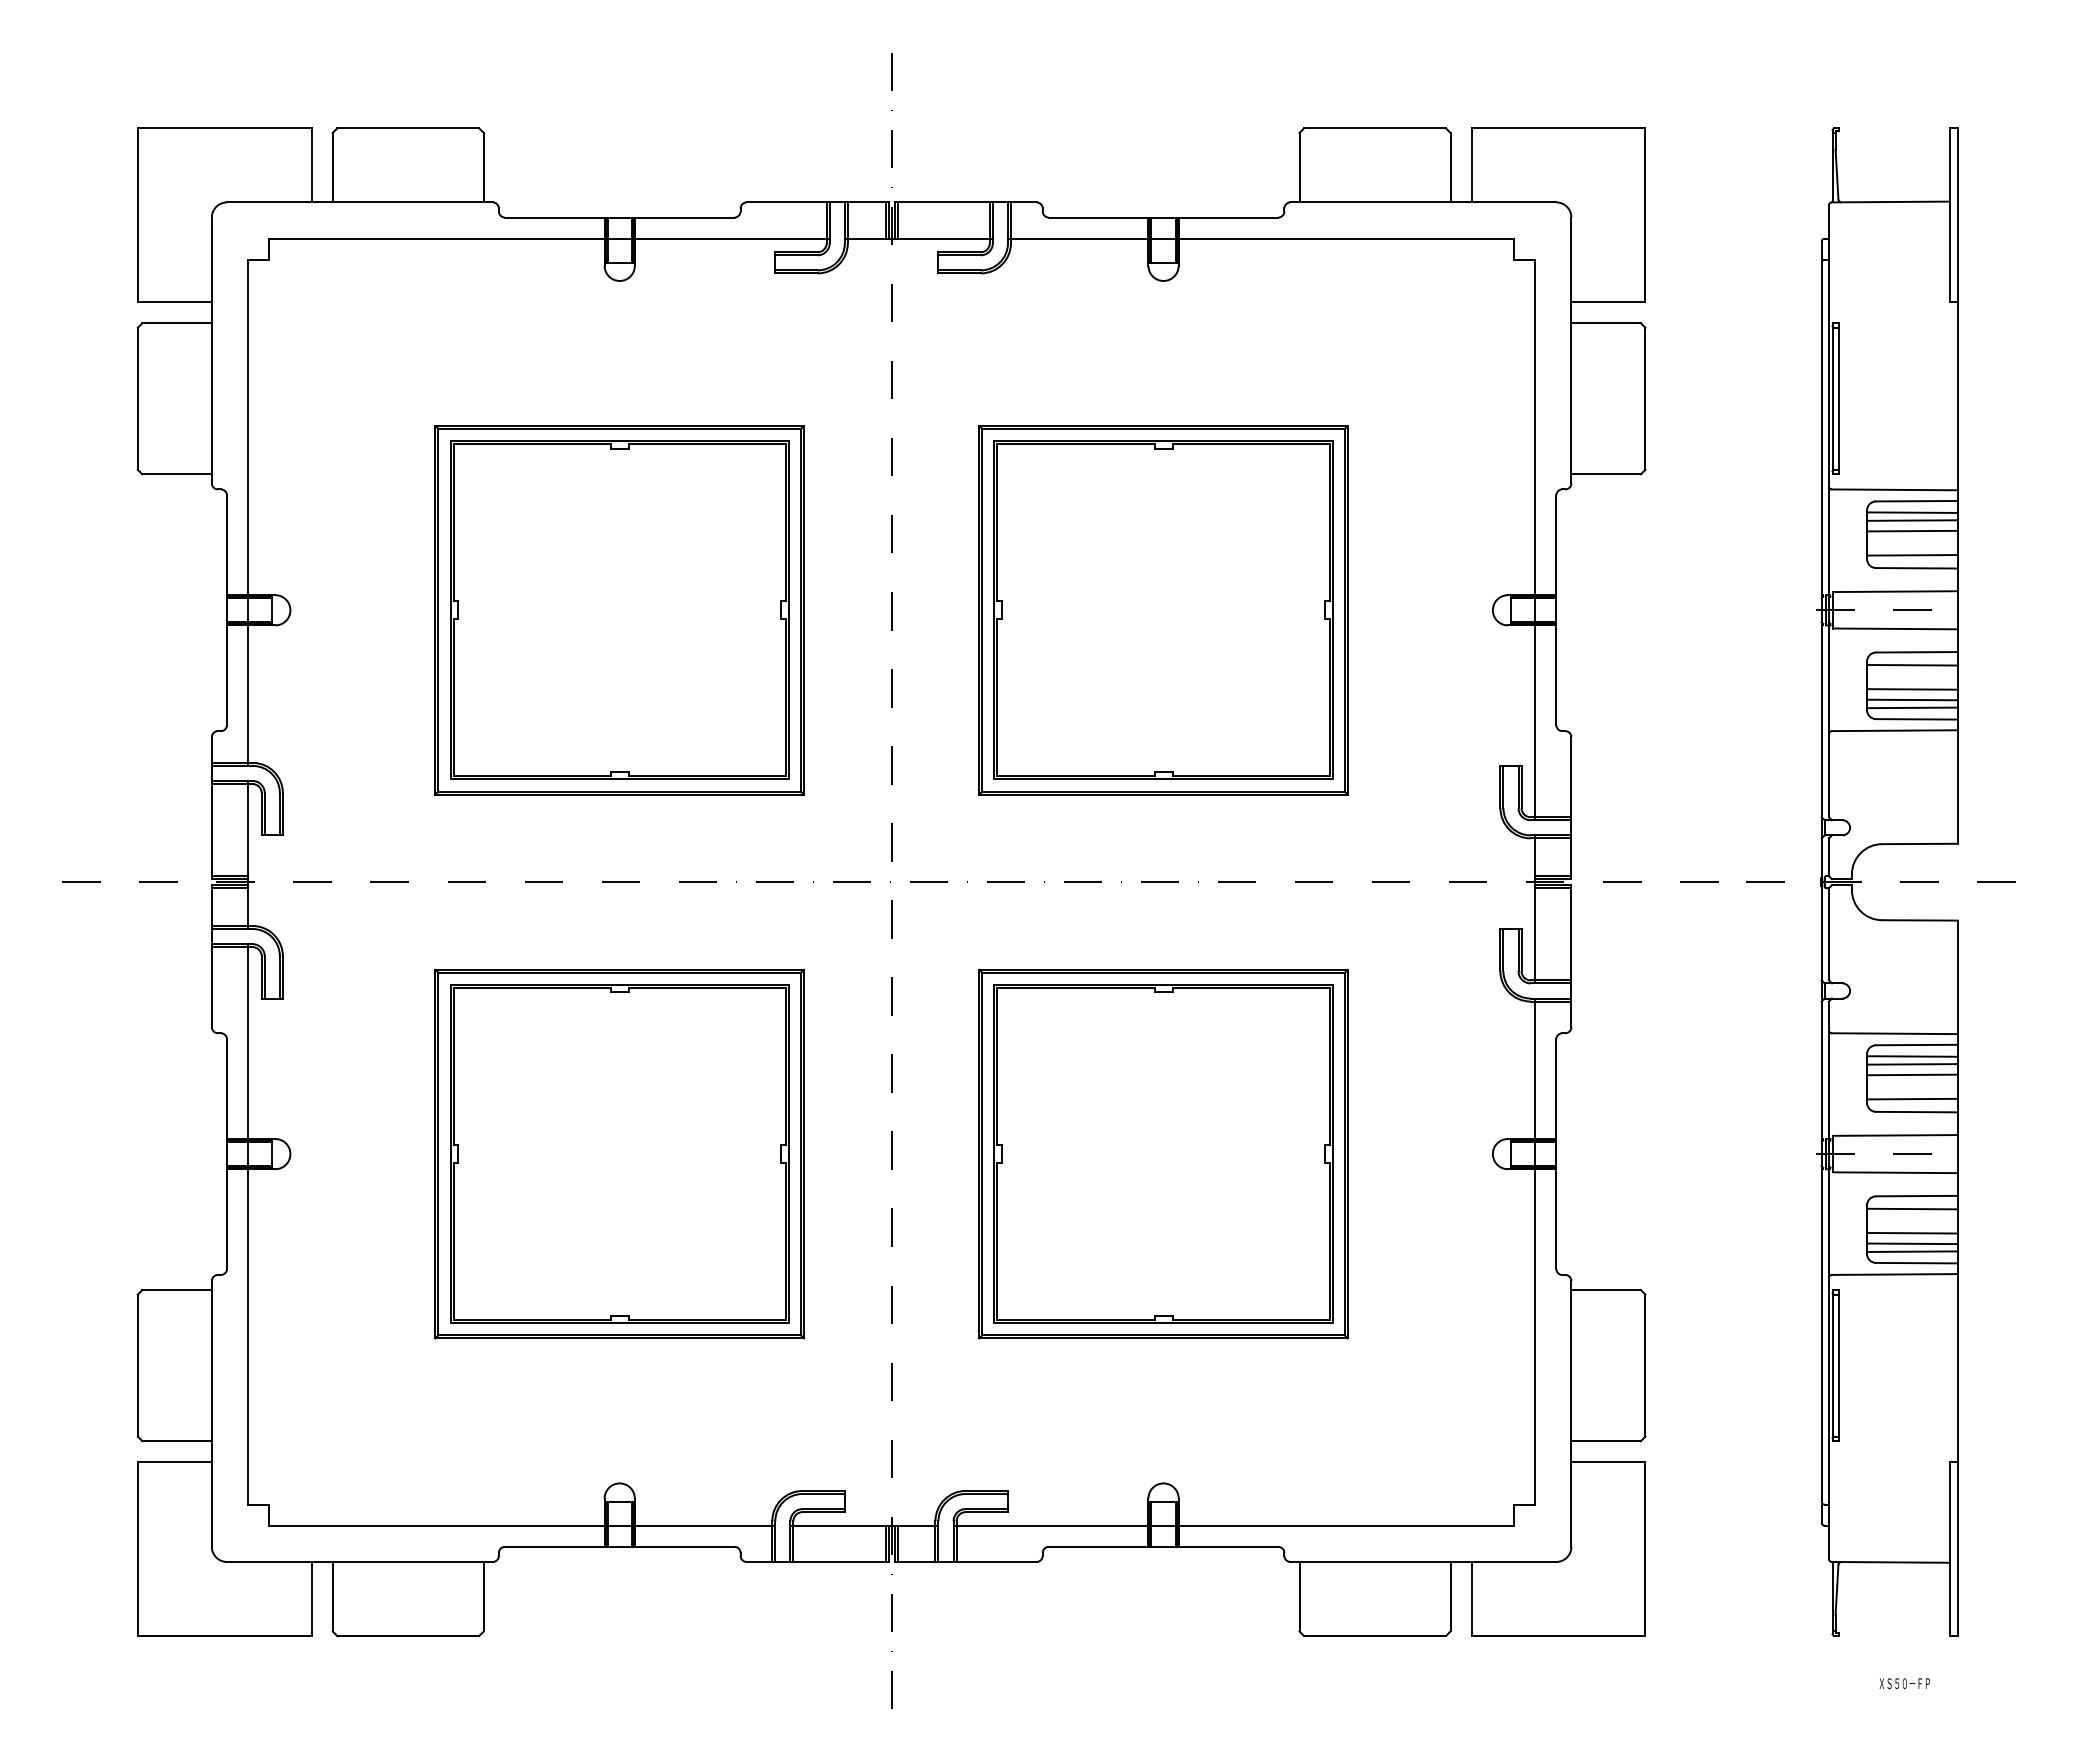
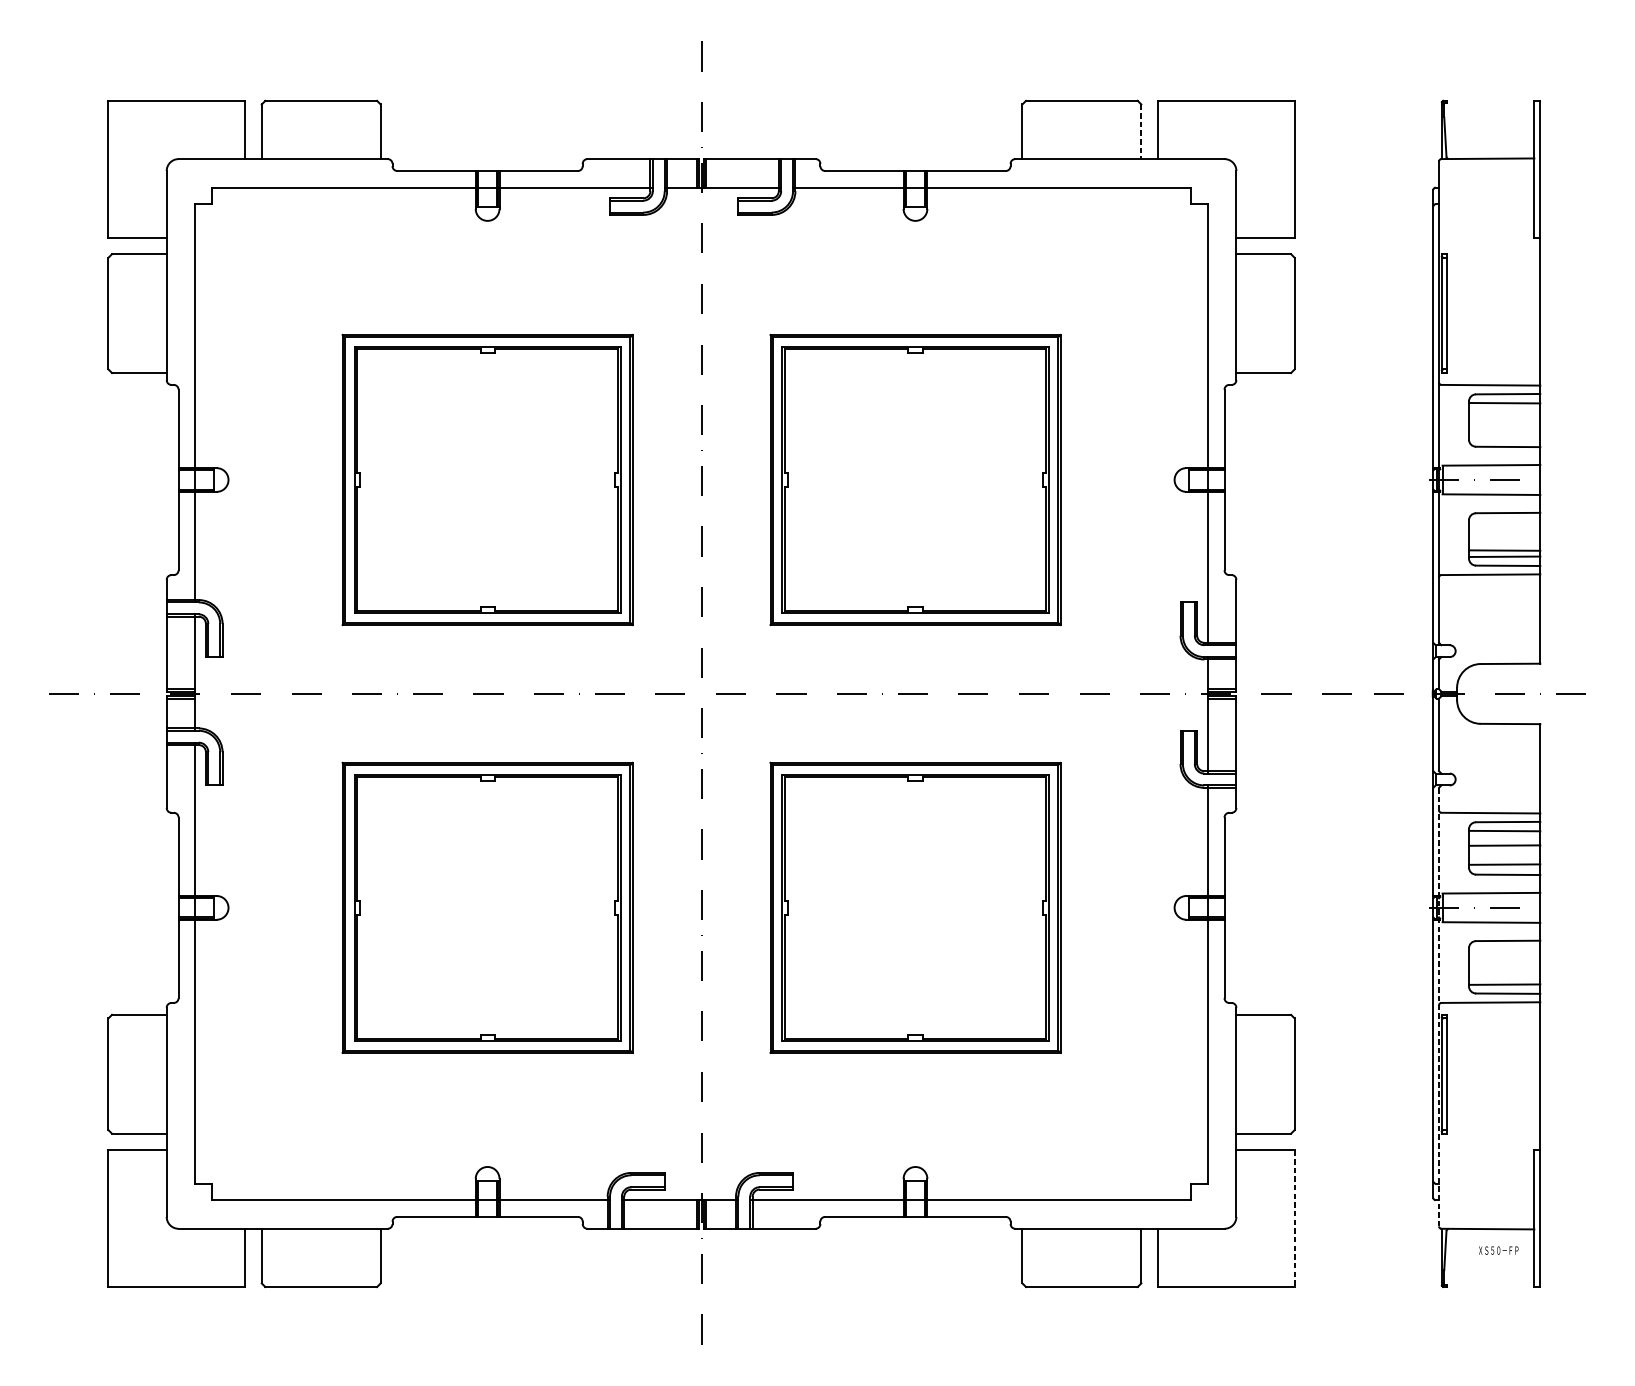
line: (1450, 167) -> (1141, 131), solid -> dashed
line: (1912, 520) -> (1504, 409), removed
line: (1912, 530) -> (1504, 417), removed
line: (1912, 555) -> (1504, 436), removed
line: (1912, 664) -> (1504, 522), removed
line: (1912, 689) -> (1504, 542), removed
line: (1912, 1064) -> (1504, 837), removed
line: (1912, 1208) -> (1504, 950), removed
line: (1912, 1232) -> (1504, 969), removed
line: (1912, 1243) -> (1504, 978), removed
line: (1828, 1280) -> (1438, 1007), solid -> dashed
line: (1645, 1549) -> (1294, 1218), solid -> dashed
text: (1904, 1683) -> (1498, 1250), moved

